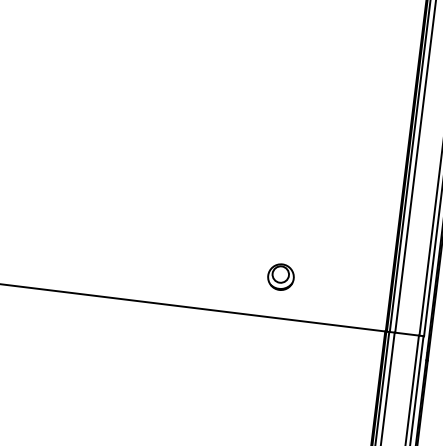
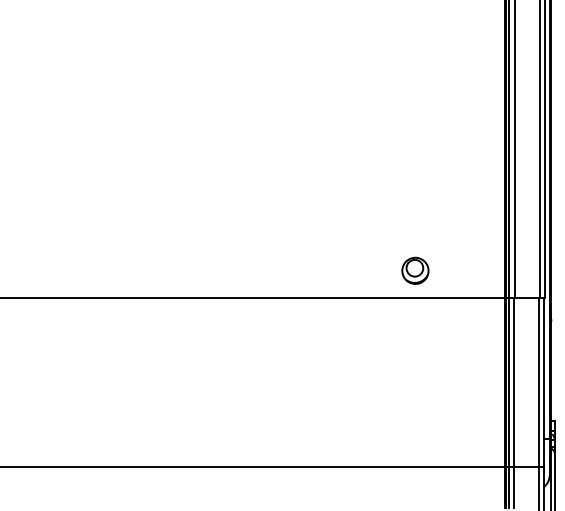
part: (281, 276) -> (415, 270), moved

